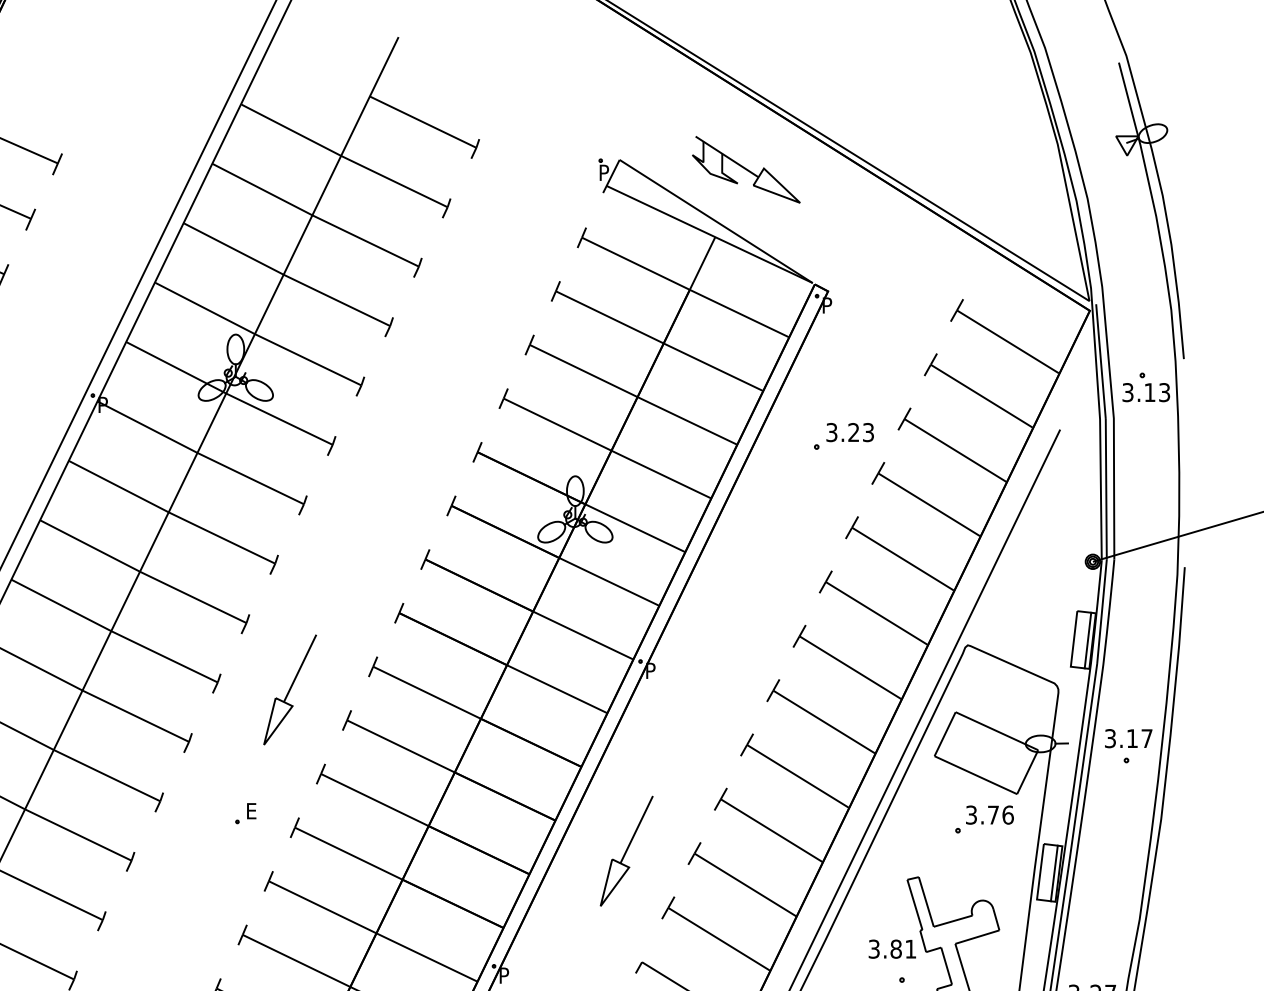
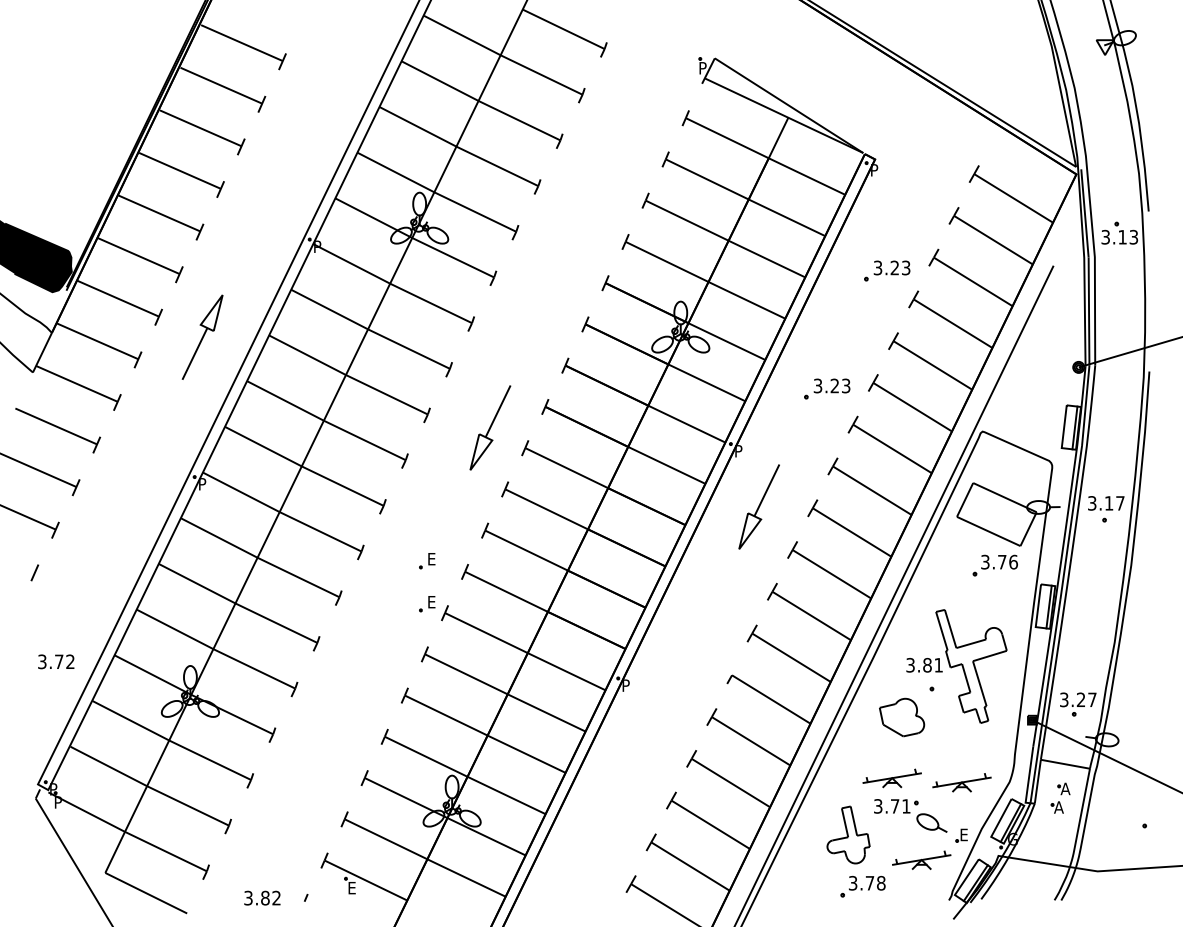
part: (746, 169) -> (812, 65), removed
part: (766, 589) -> (827, 388), added
part: (290, 689) -> (490, 427), moved
part: (625, 850) -> (758, 506), moved
part: (246, 870) -> (427, 604), added

